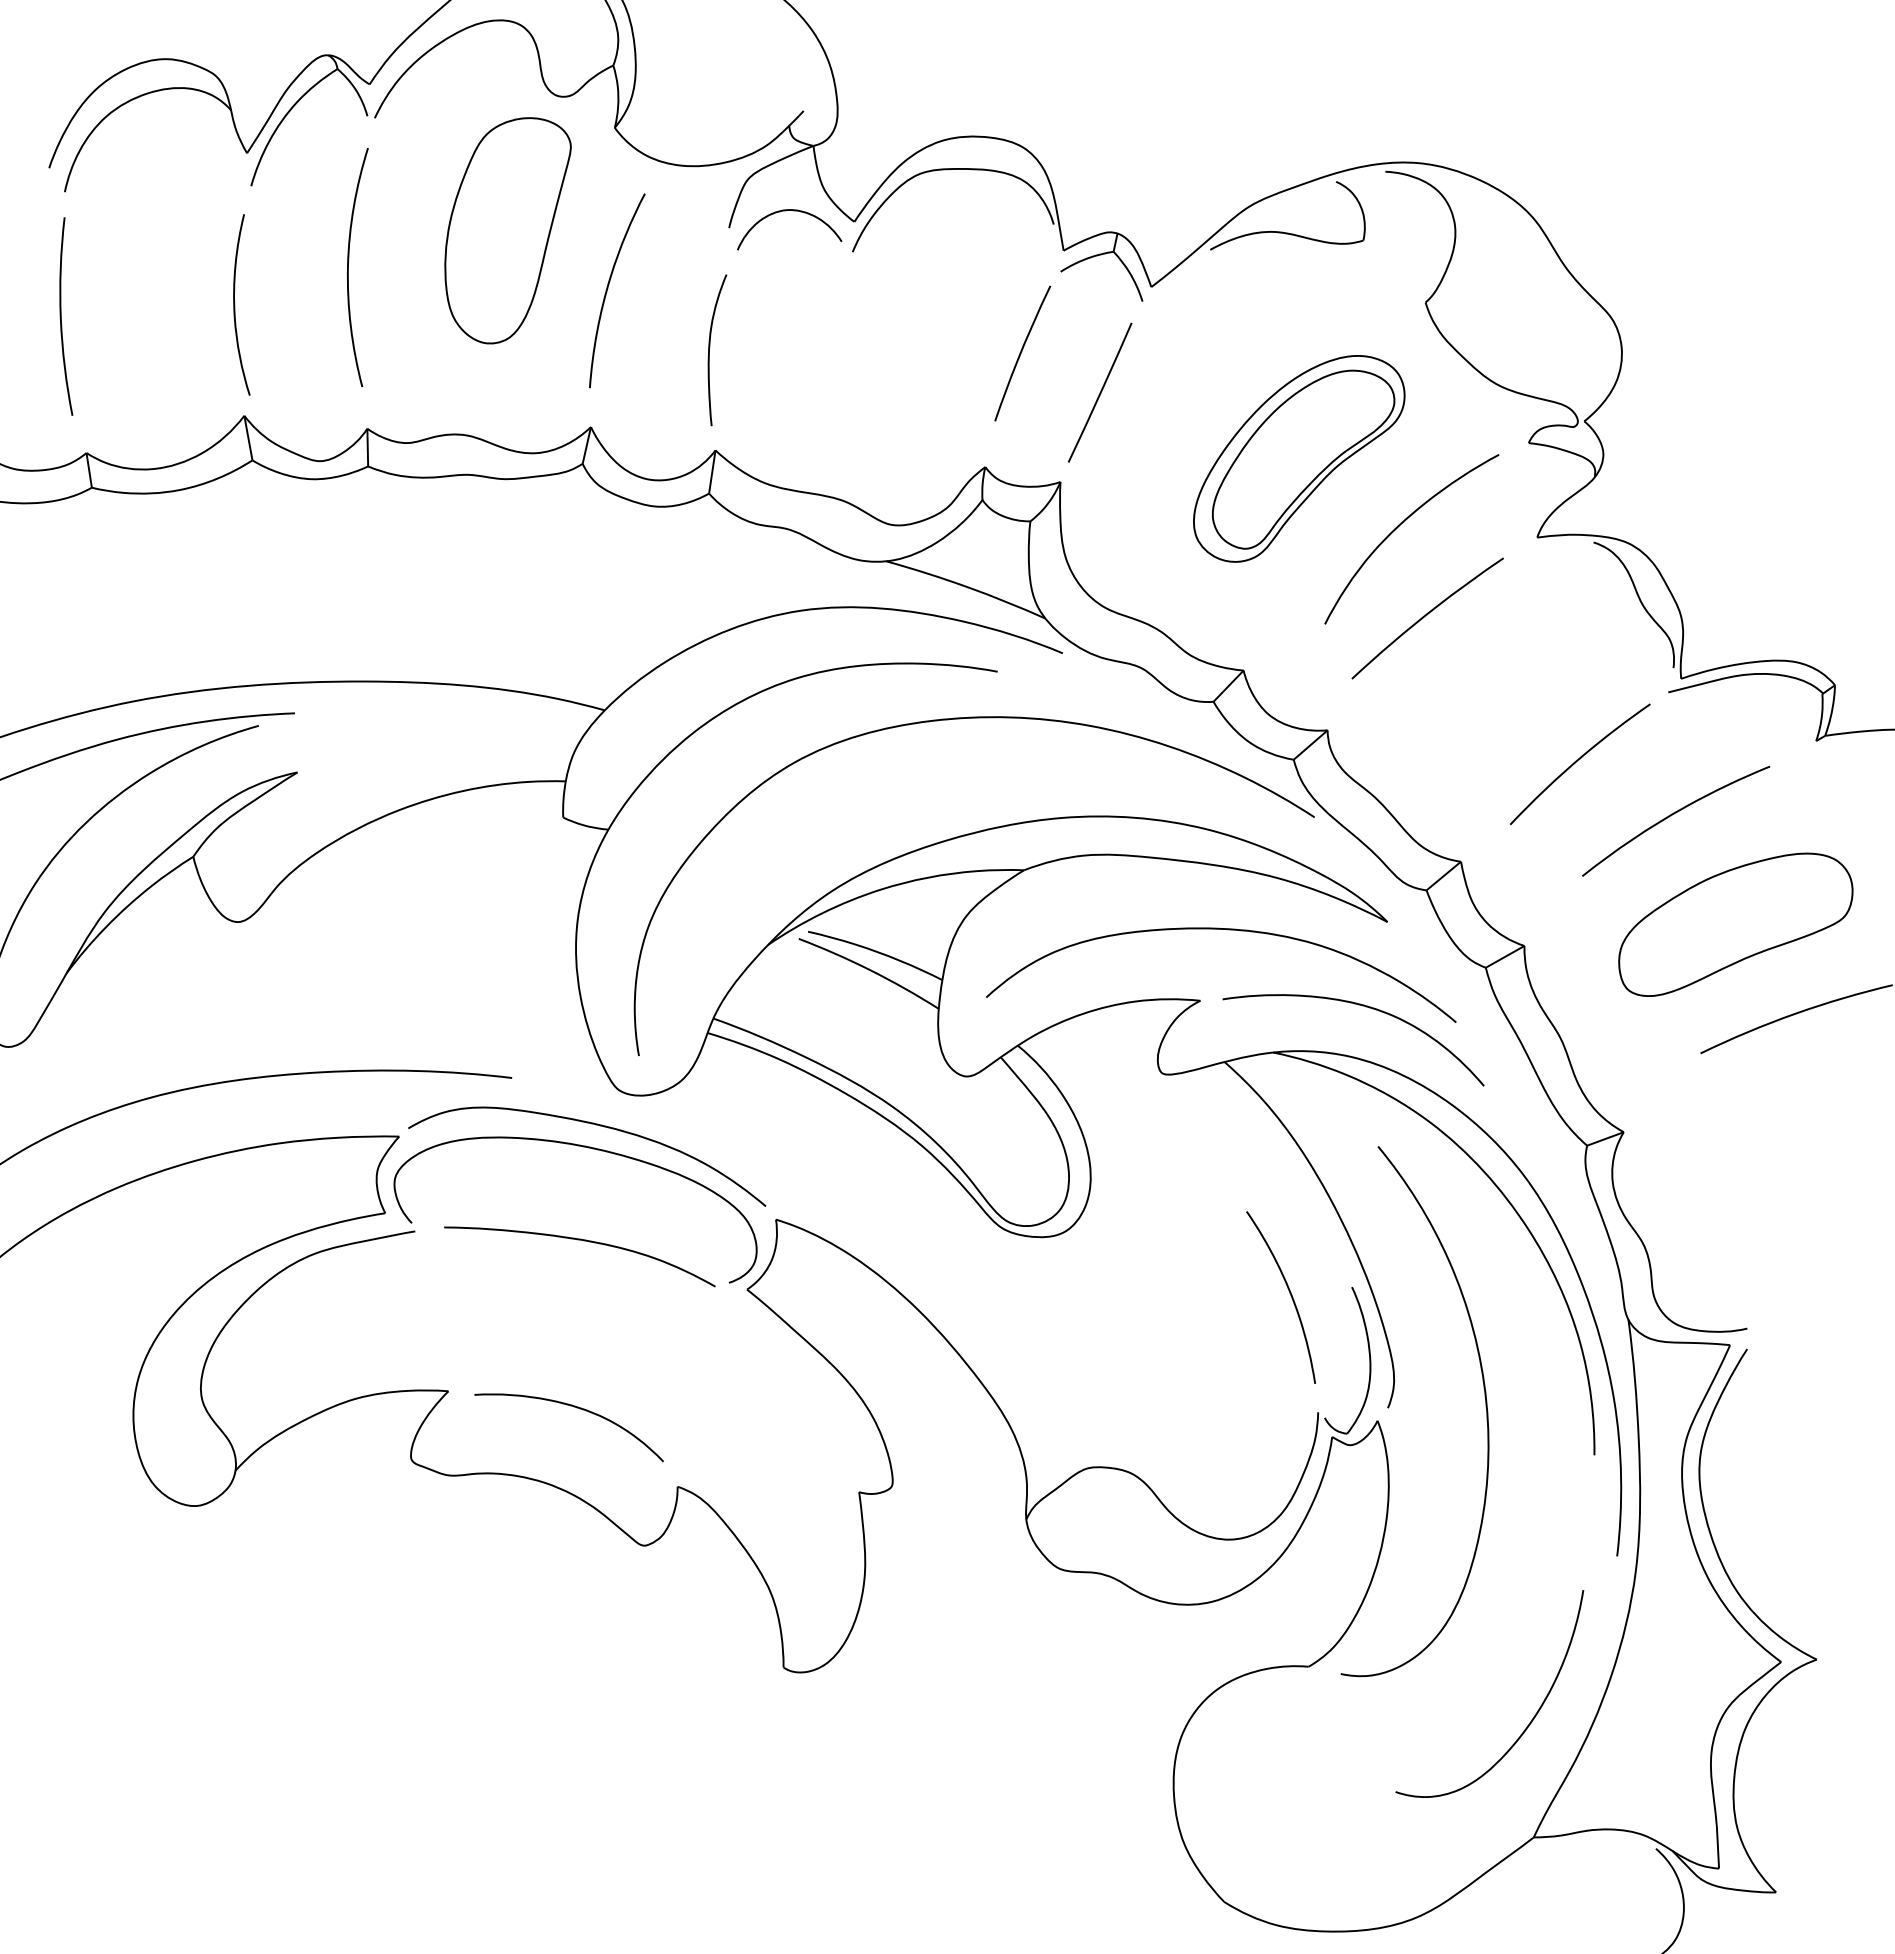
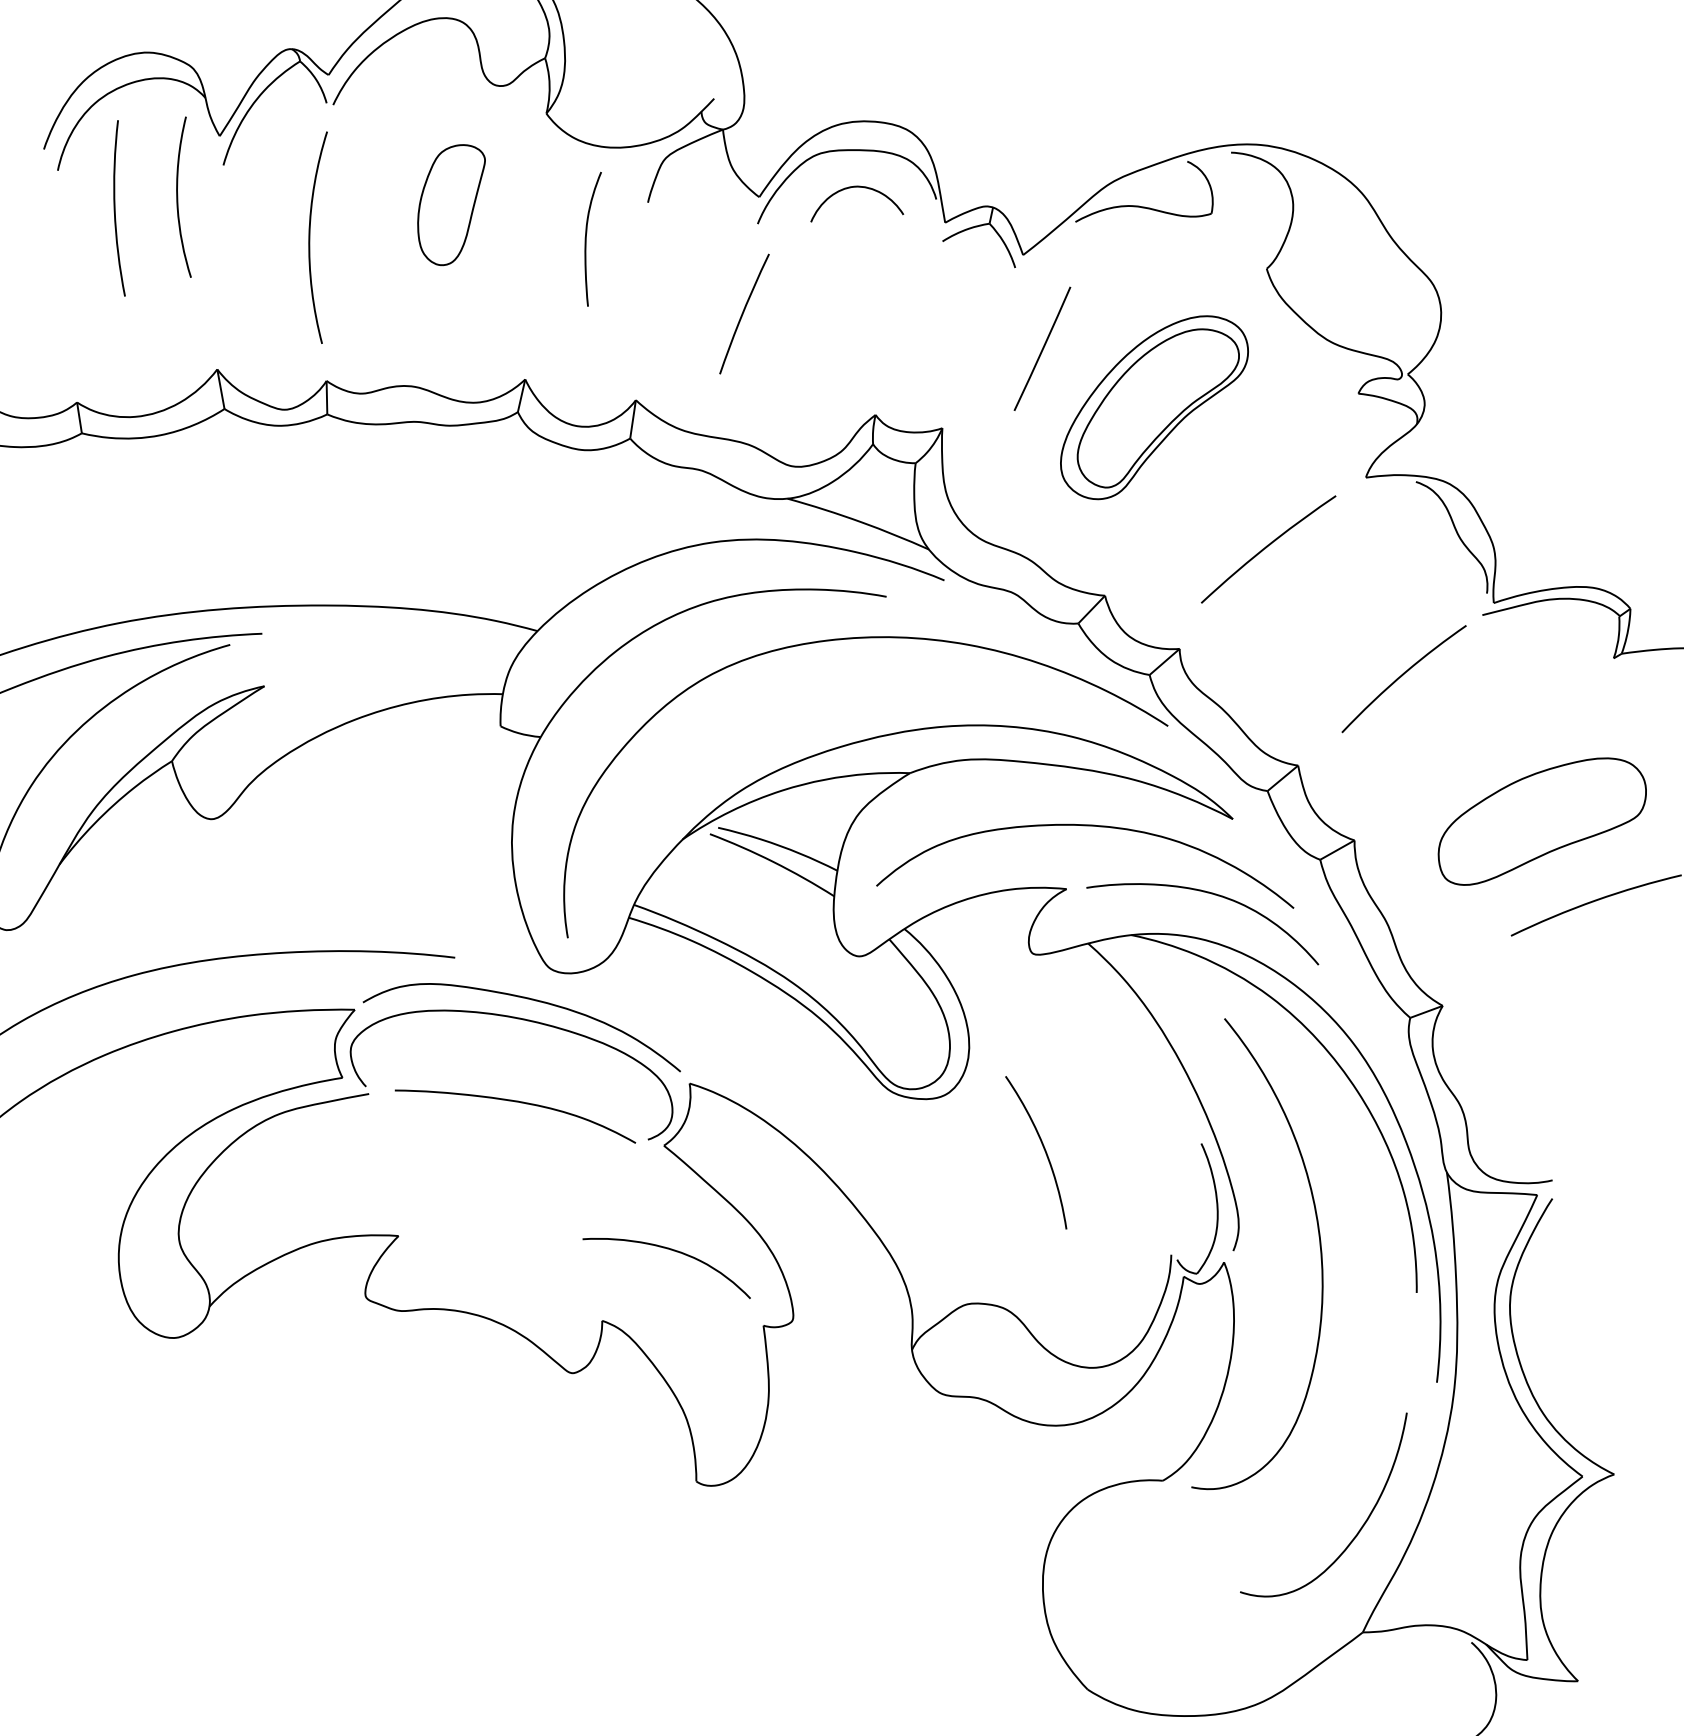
curve: (786, 211) -> (854, 187), moved
part: (507, 230) -> (451, 204), size x0.6
curve: (608, 288) -> (540, 256), removed
curve: (235, 304) -> (178, 196), moved
curve: (61, 316) -> (115, 208), moved
curve: (710, 347) -> (587, 236), moved
curve: (1021, 353) -> (743, 314), moved
line: (1100, 392) -> (1042, 348), moved
curve: (1399, 526) -> (1243, 467), removed
curve: (1674, 814) -> (1487, 723), removed
curve: (1289, 1293) -> (1043, 1149), moved
curve: (573, 1407) -> (670, 1250), moved

